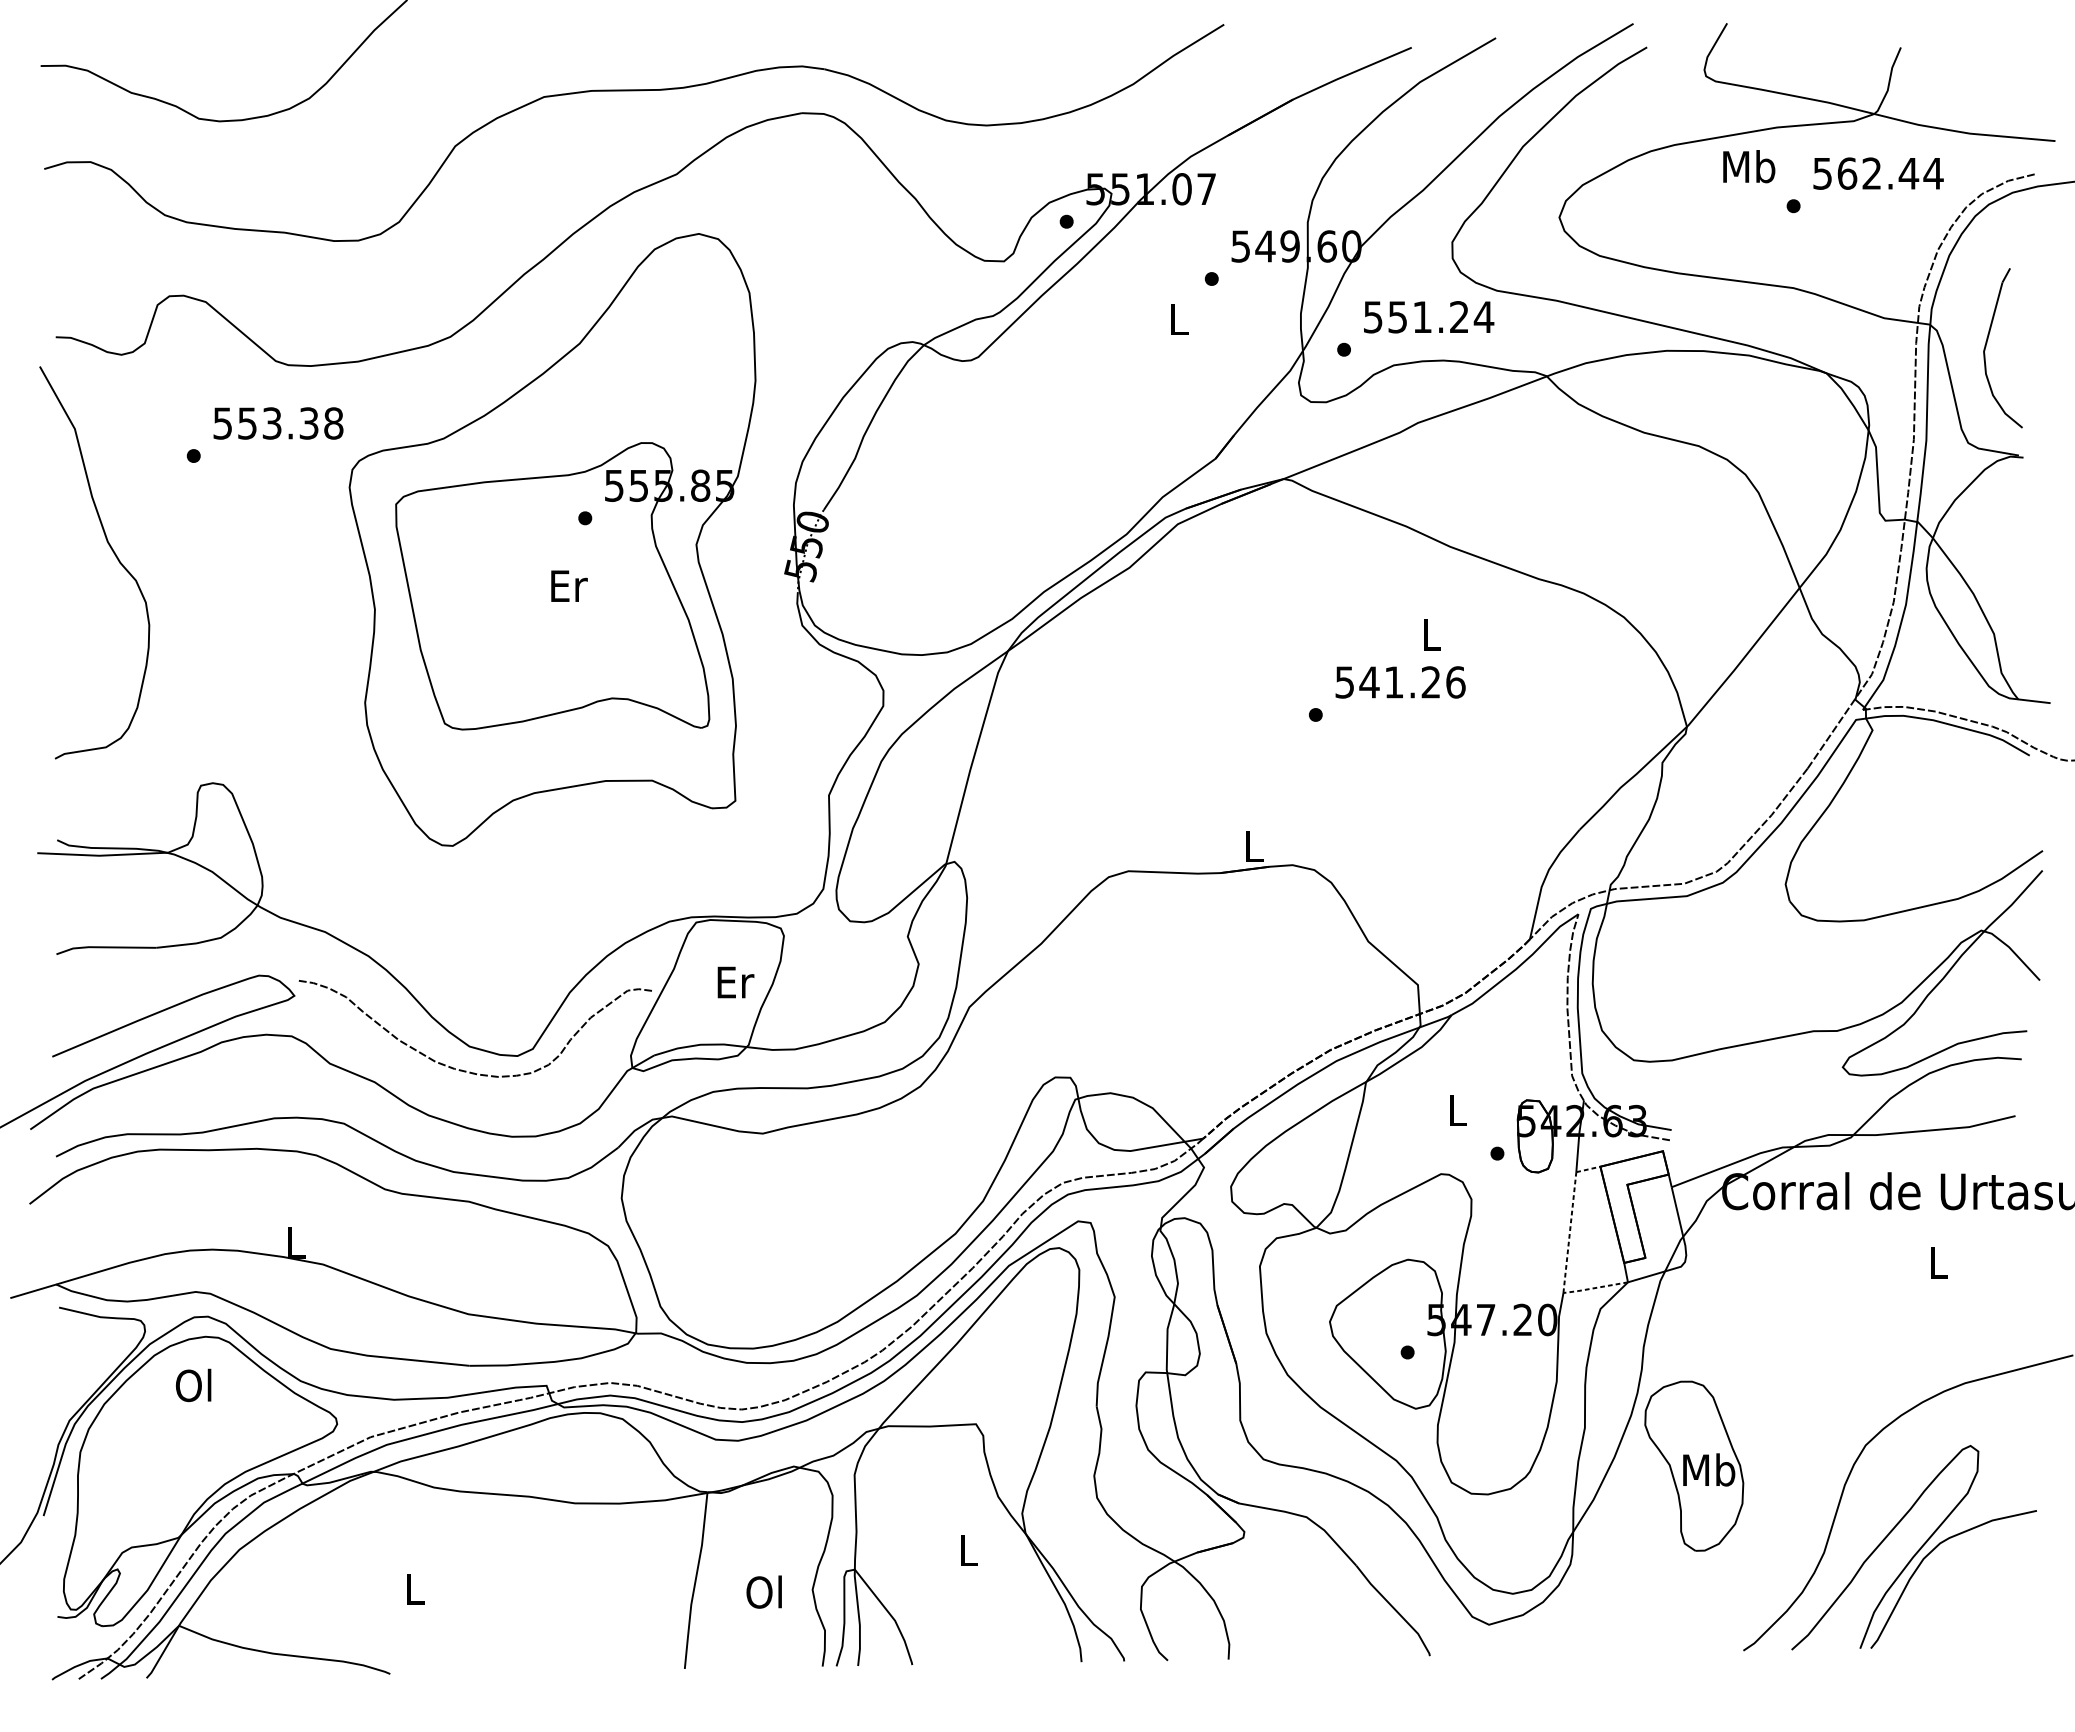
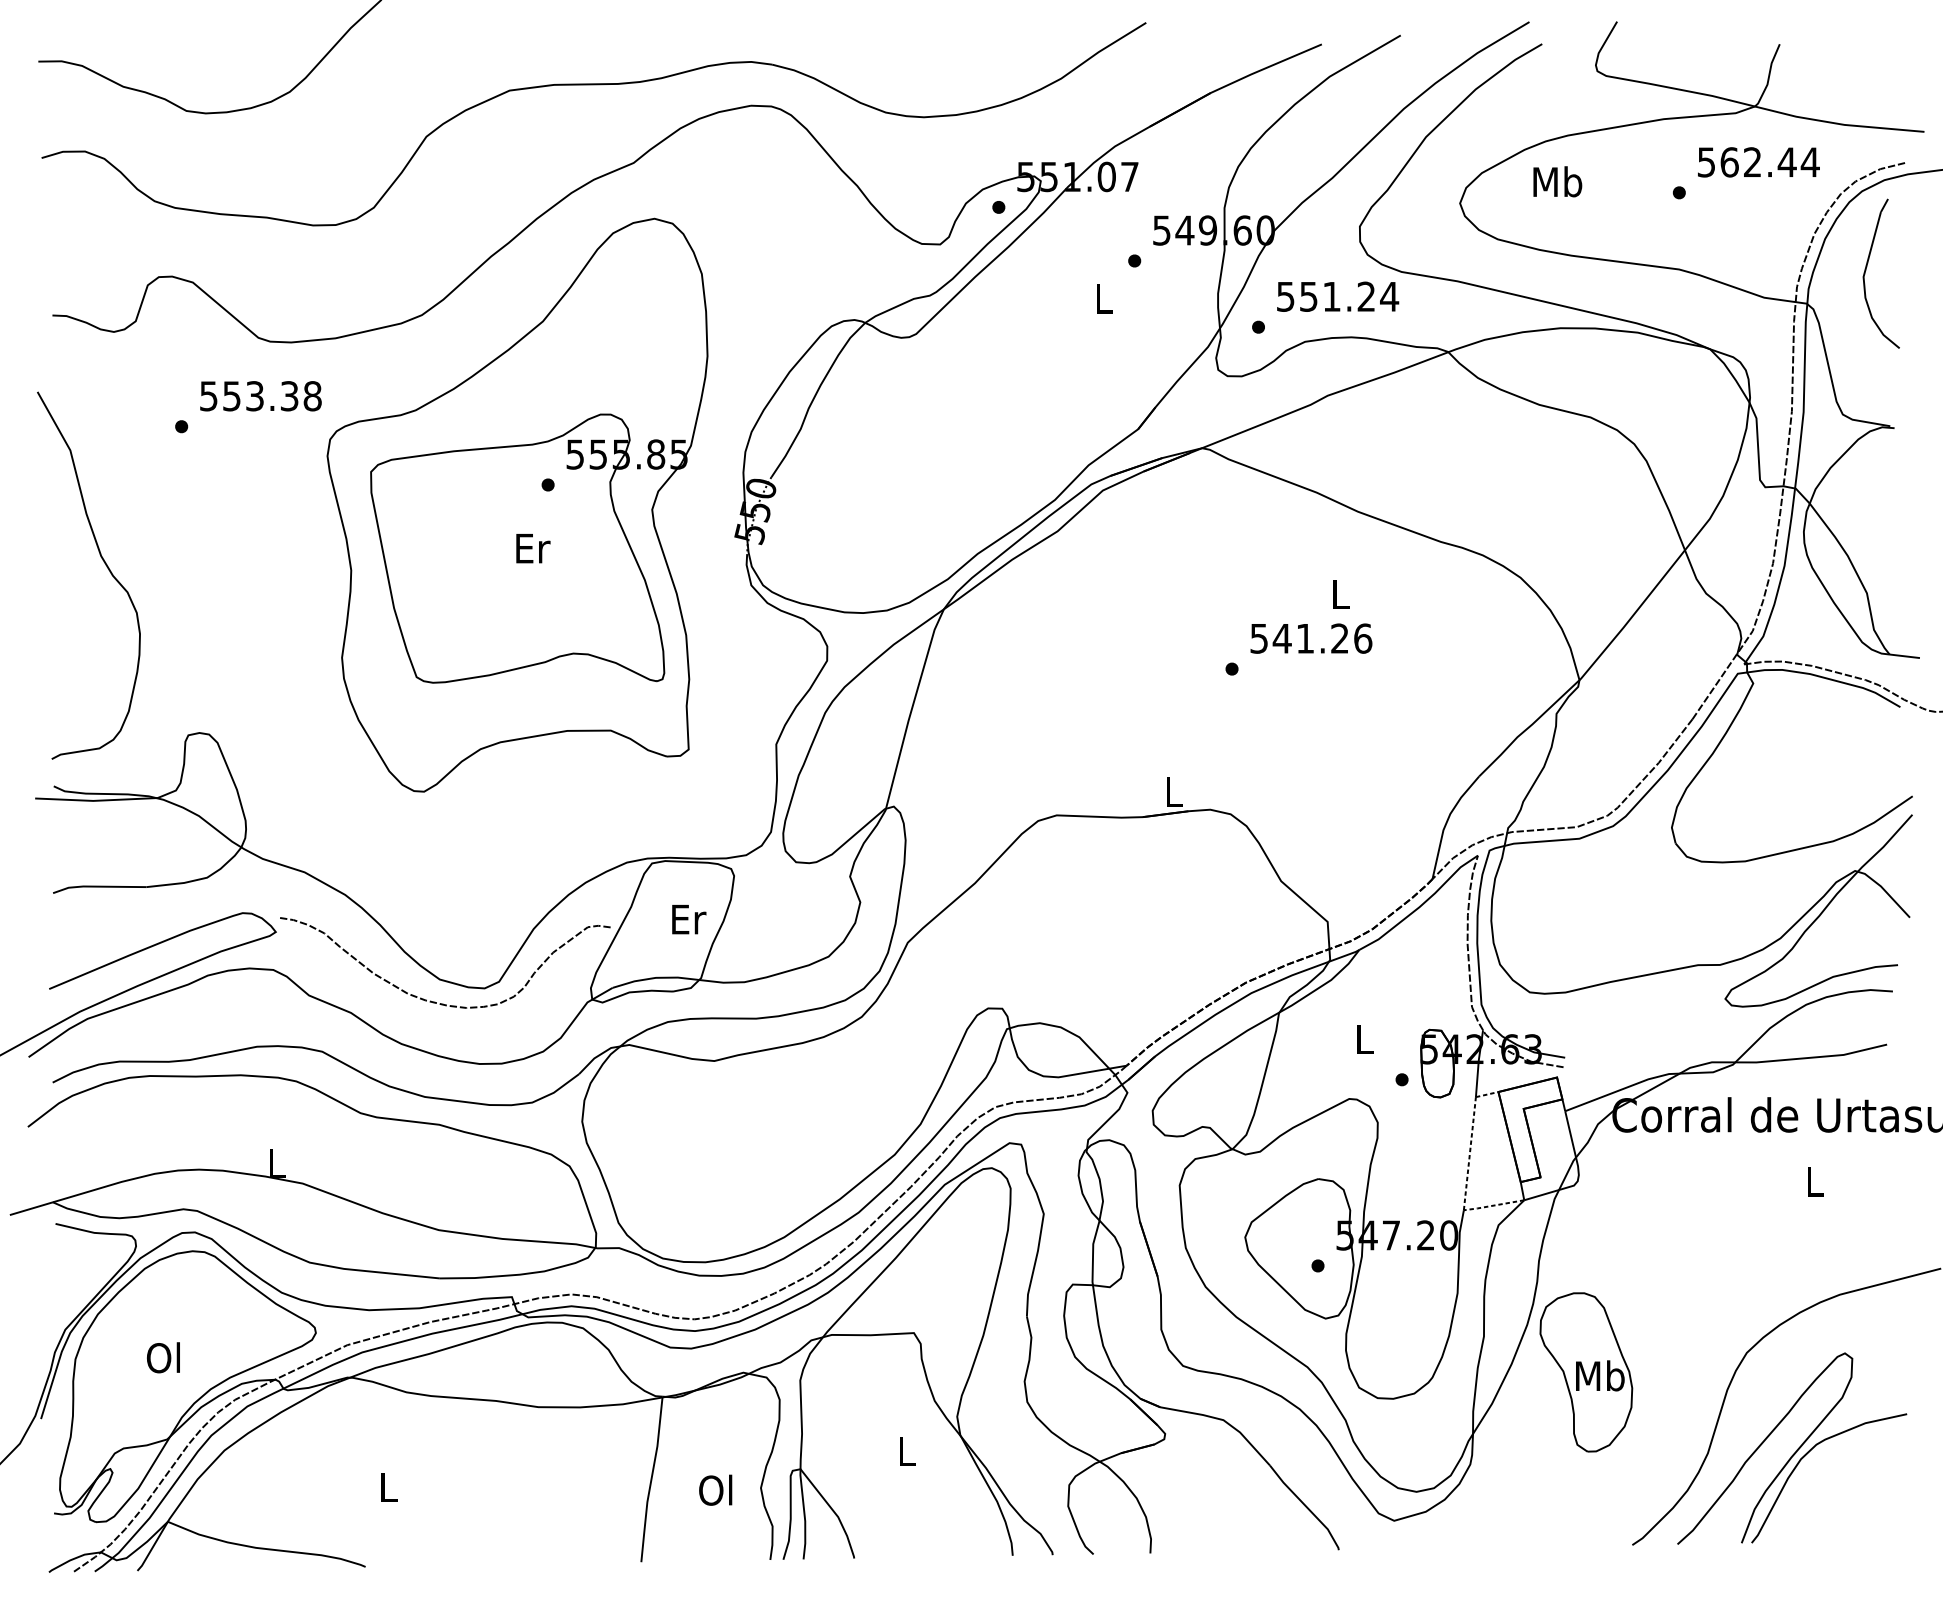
text: (1748, 166) -> (1557, 181), moved
part: (1987, 344) -> (1866, 270), moved
curve: (113, 554) -> (106, 567), moved
text: (193, 1385) -> (163, 1357), moved

